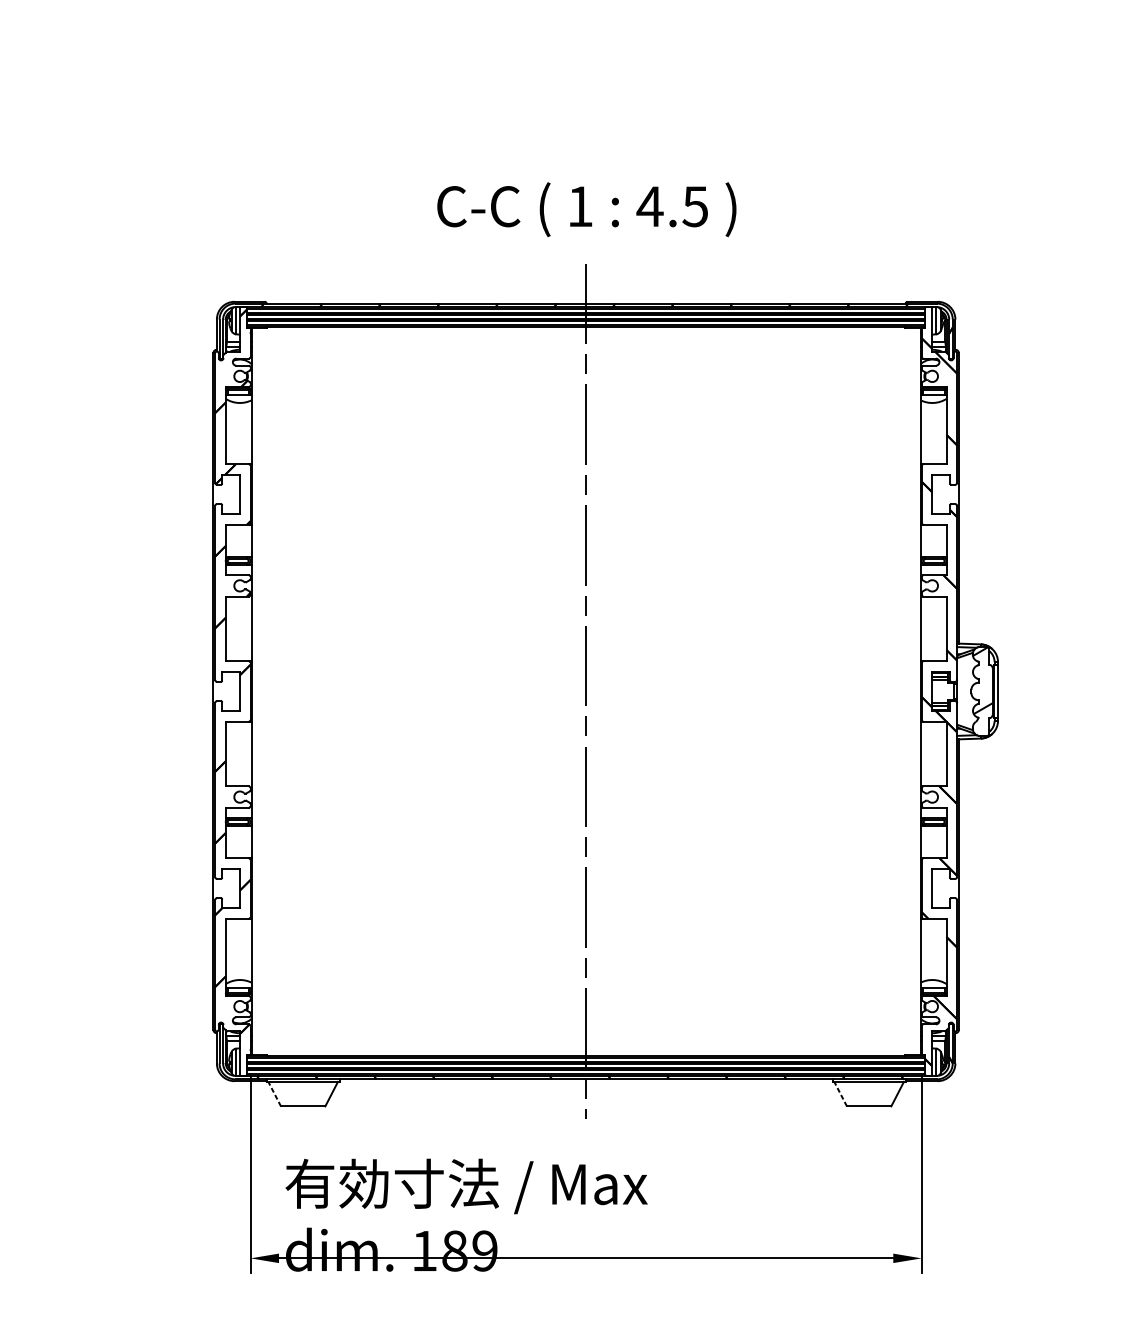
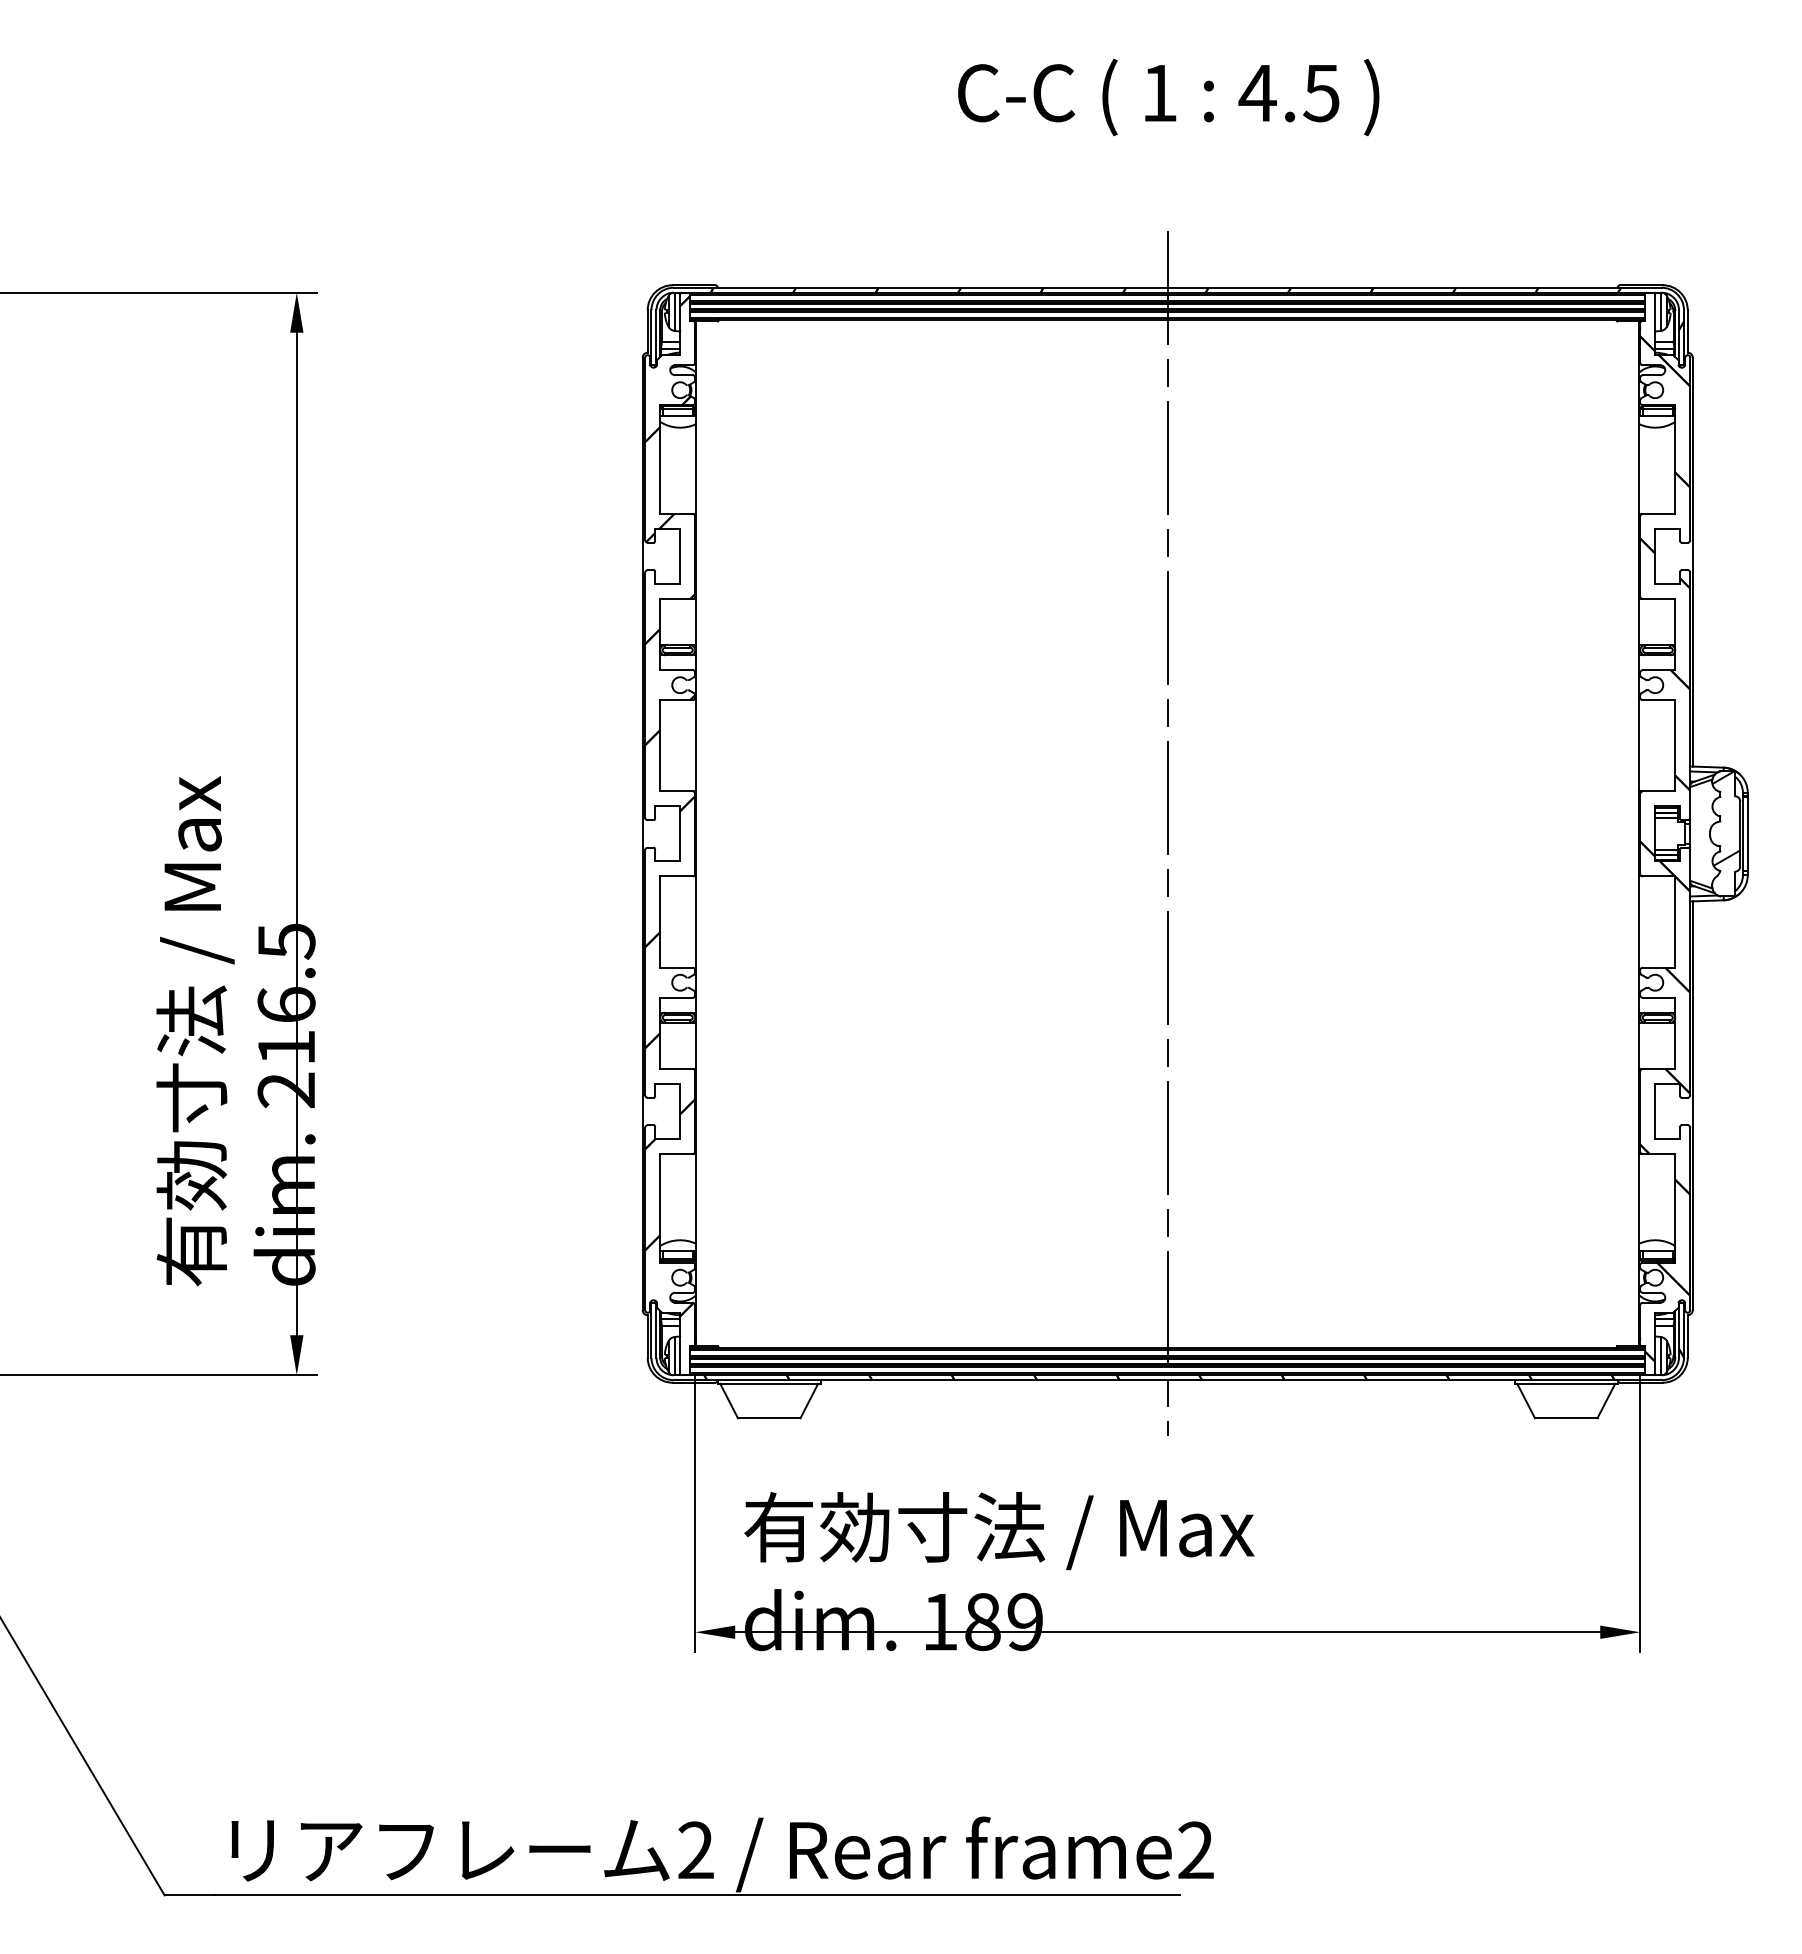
text: (586, 209) -> (1168, 97), moved
line: (274, 1093) -> (728, 1400), dashed -> solid
line: (840, 1093) -> (1525, 1400), dashed -> solid

